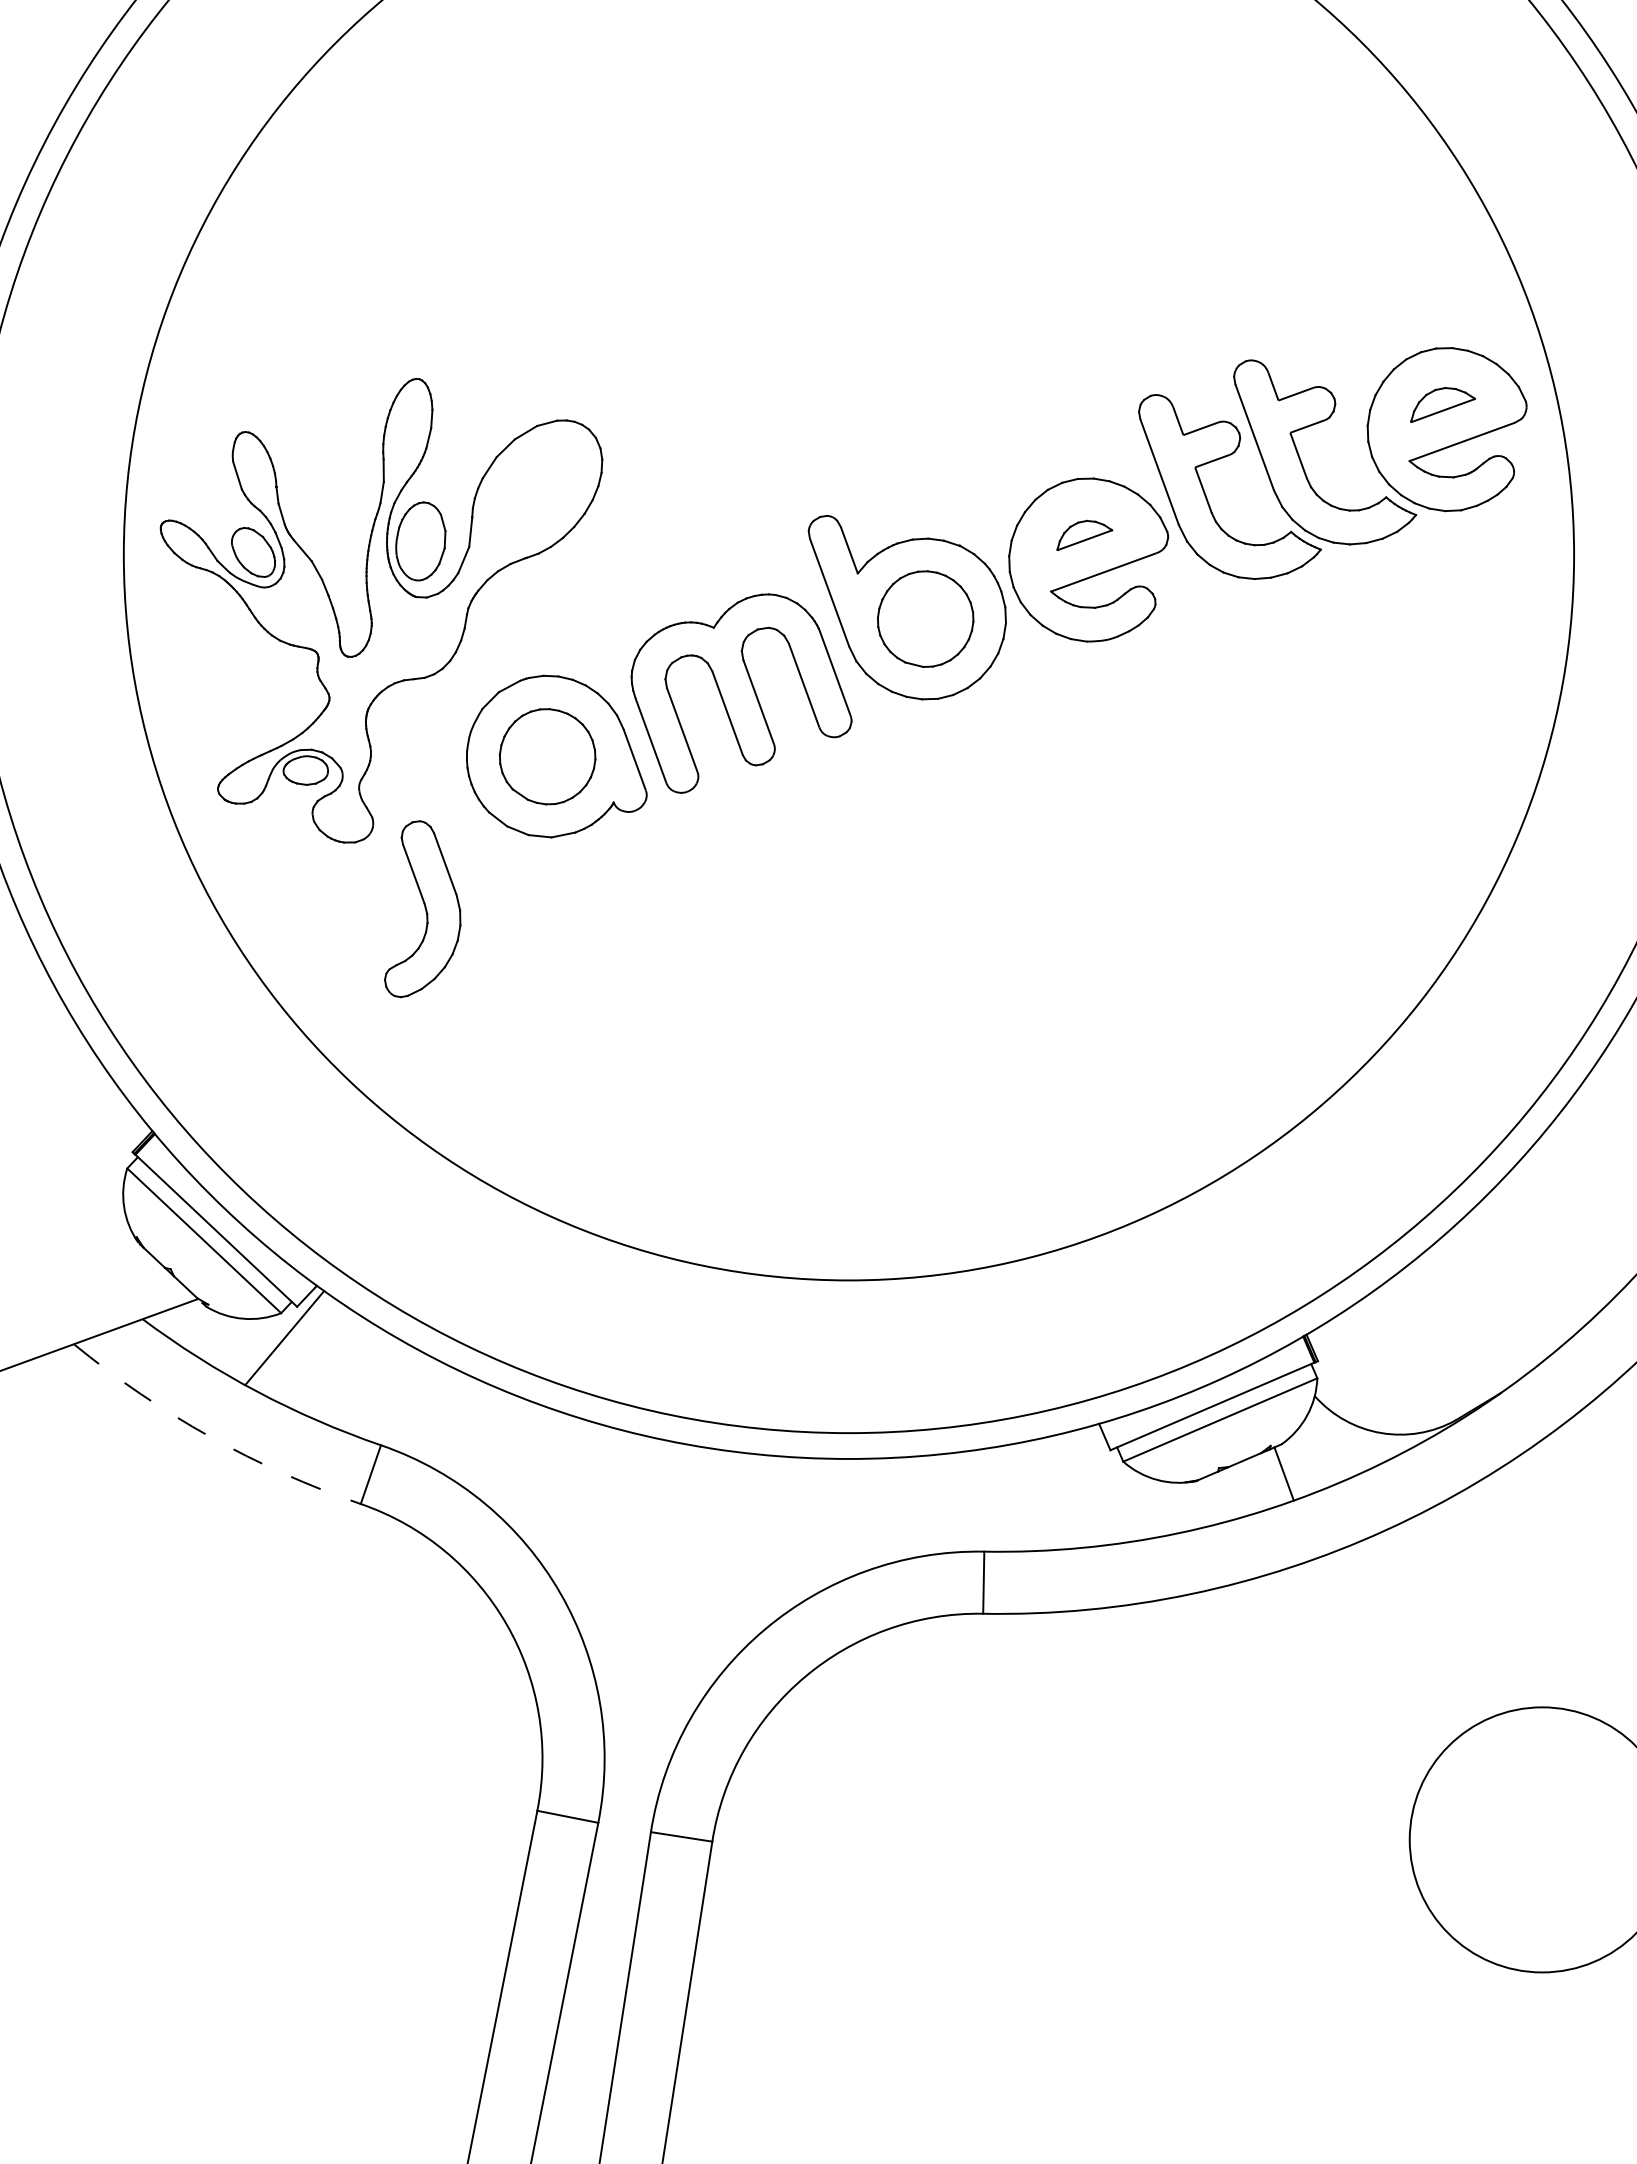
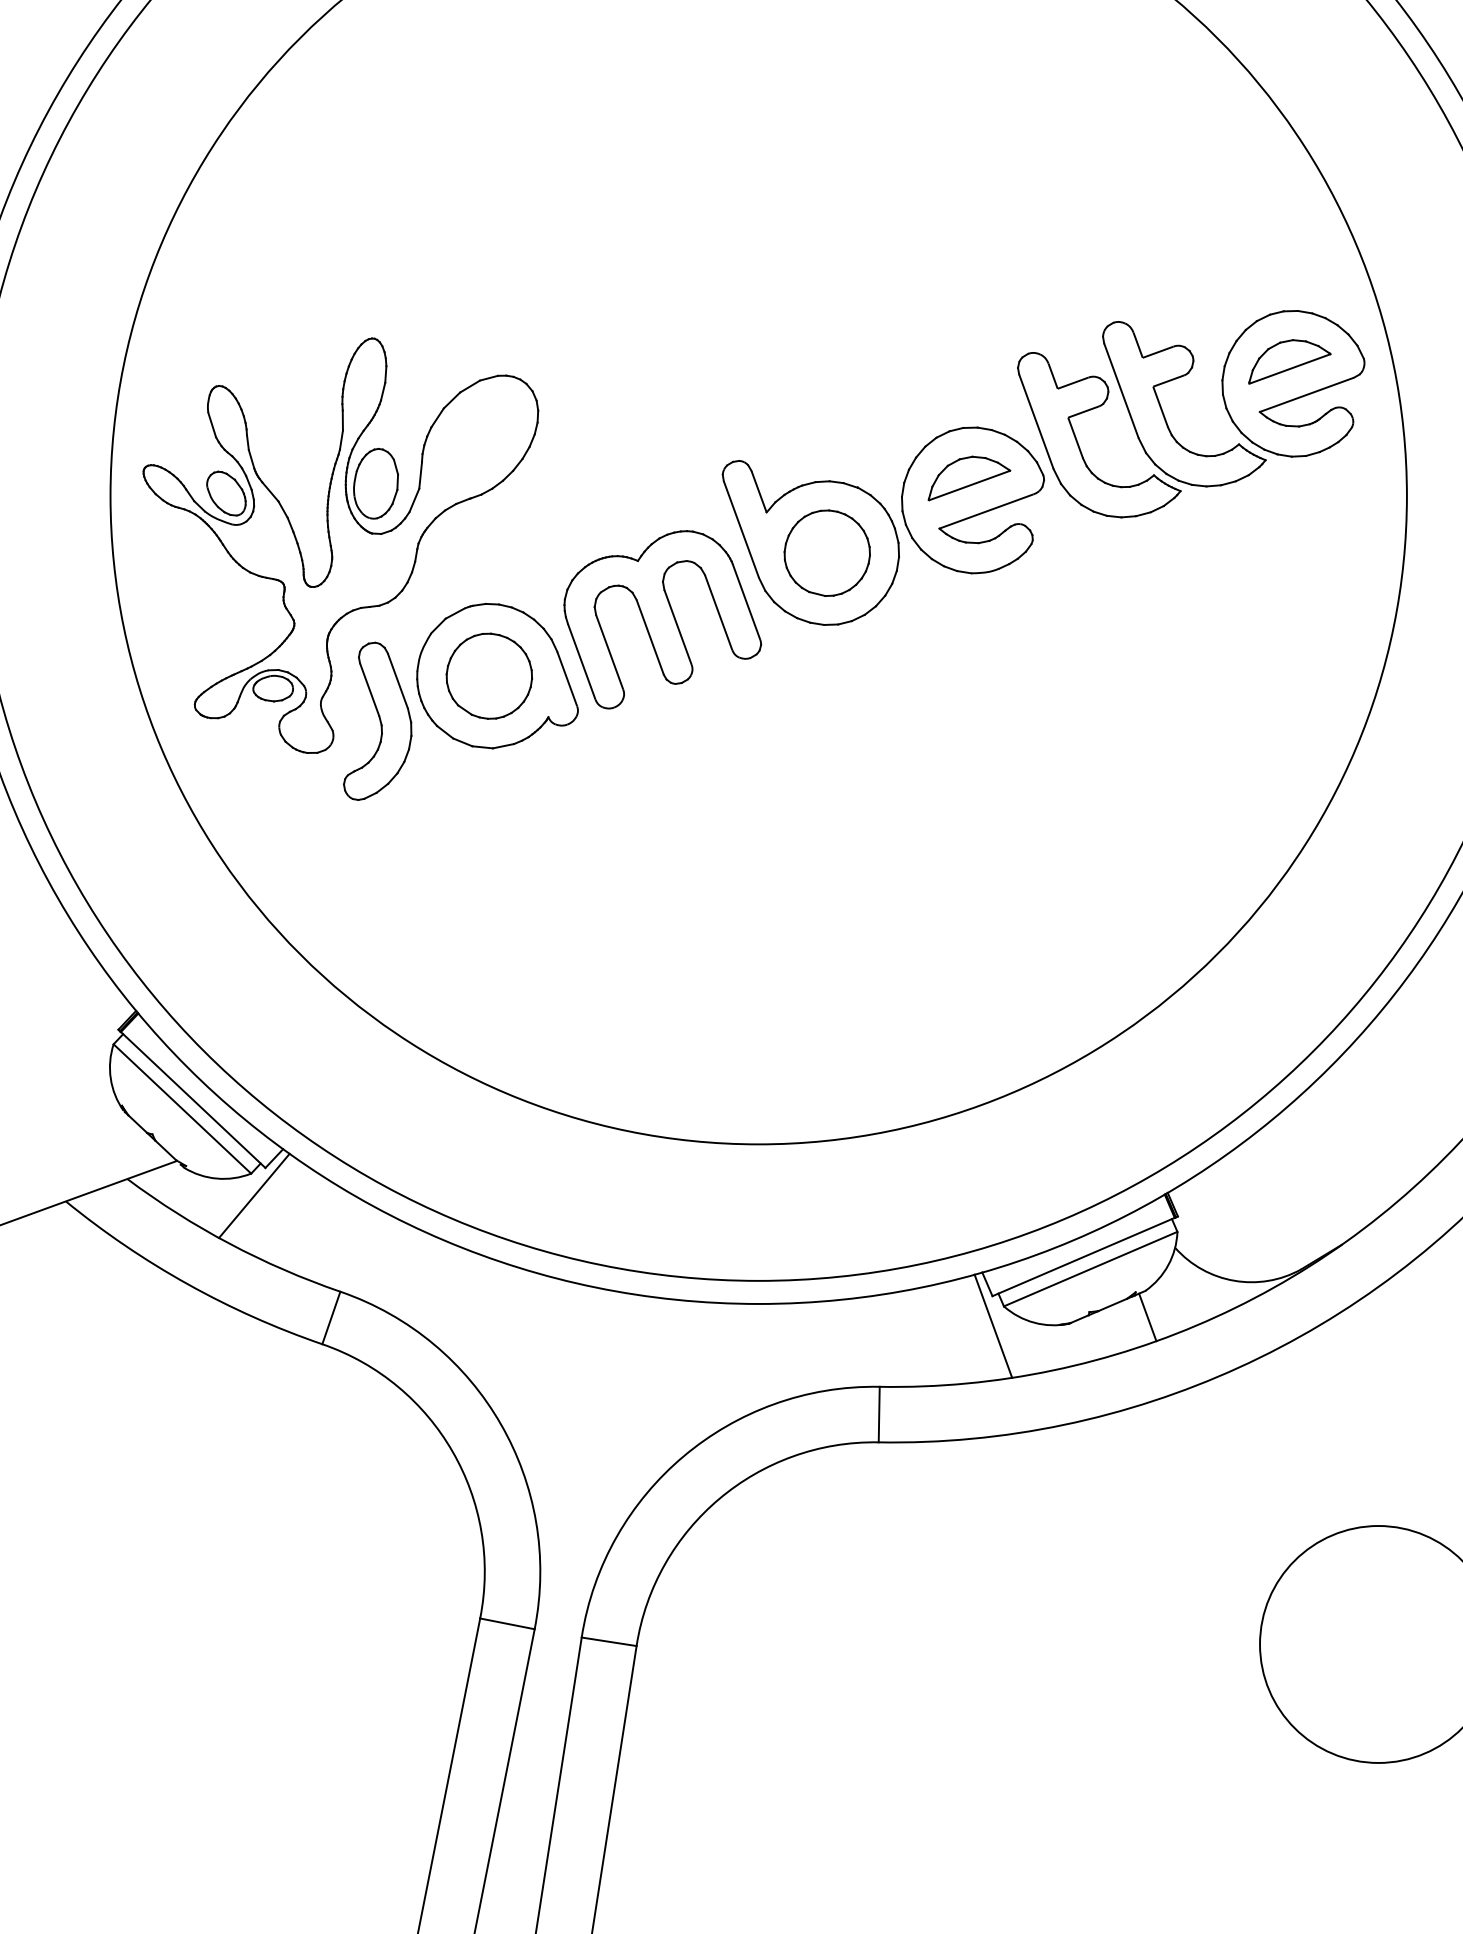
part: (1442, 404) -> (1289, 361), size x1.43
part: (1084, 535) -> (969, 478), size x1.67
part: (422, 909) -> (377, 721), moved
arc: (210, 1436) -> (188, 1283), dashed -> solid
line: (1111, 1483) -> (993, 1325), added

